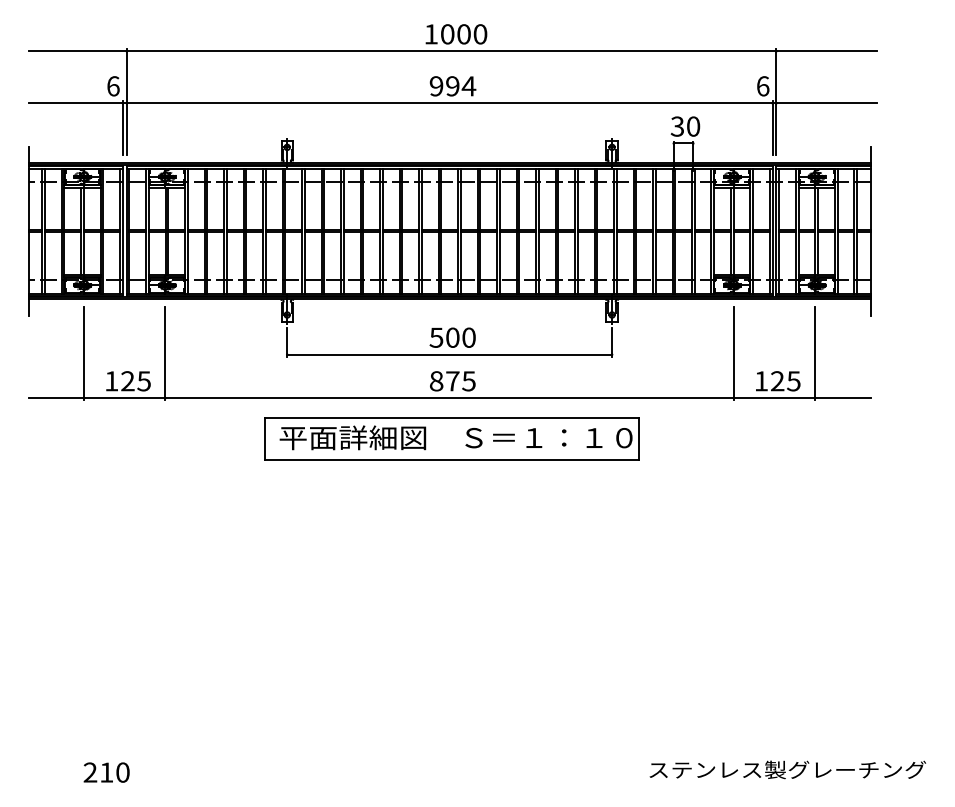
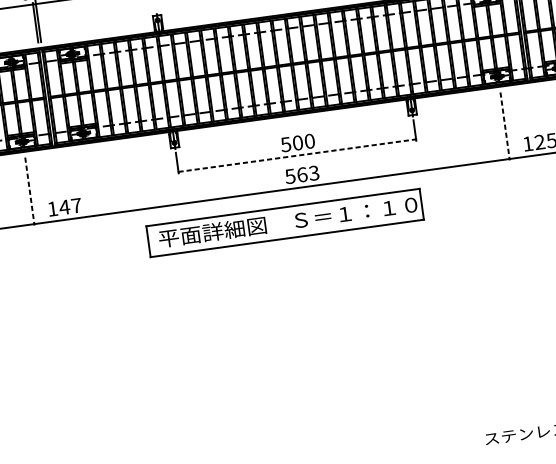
line: (165, 353) -> (89, 183), removed
line: (84, 354) -> (30, 192), solid -> dashed
line: (450, 354) -> (297, 155), solid -> dashed
line: (733, 354) -> (504, 127), solid -> dashed
text: (135, 381) -> (70, 206), 125 -> 147
text: (452, 381) -> (302, 175), 875 -> 563
part: (451, 438) -> (284, 222), moved

